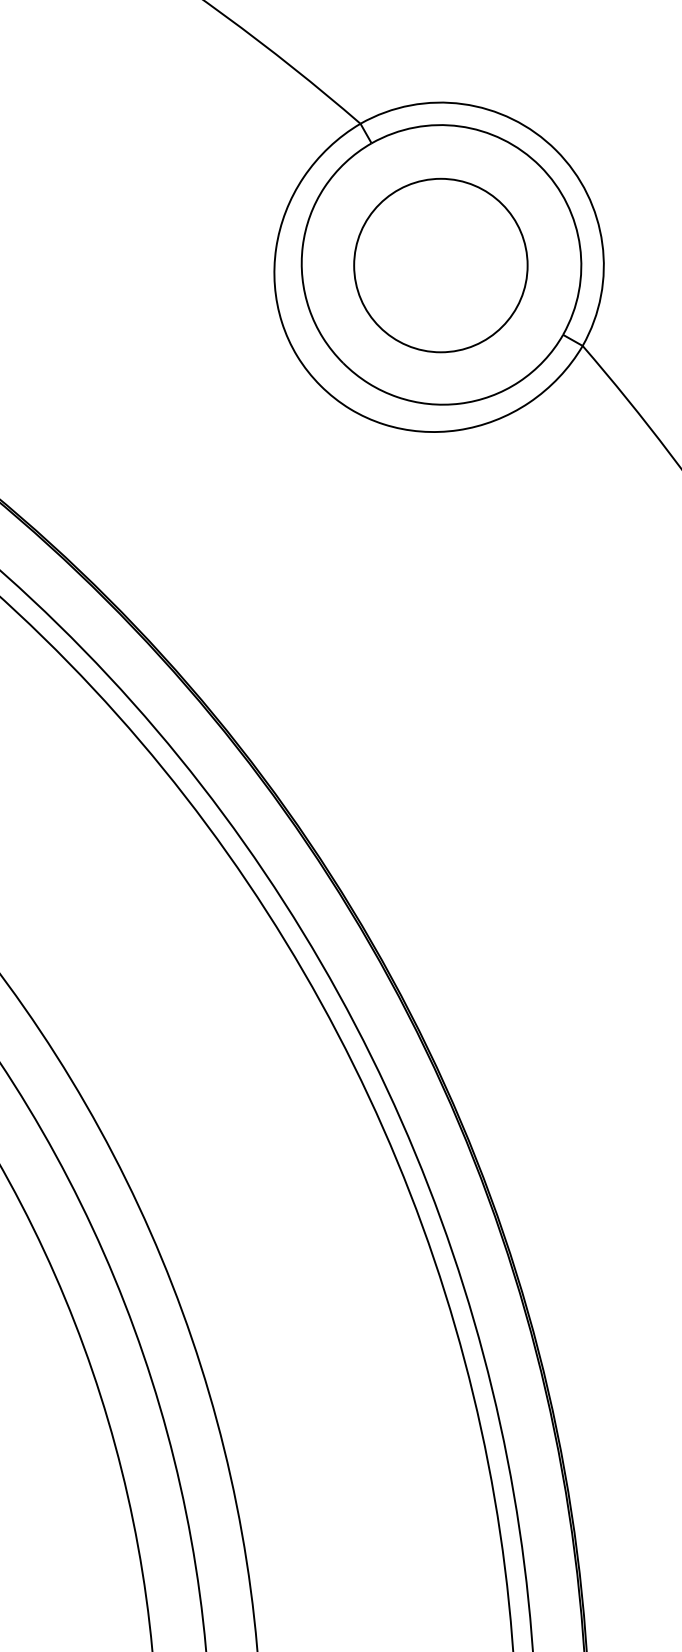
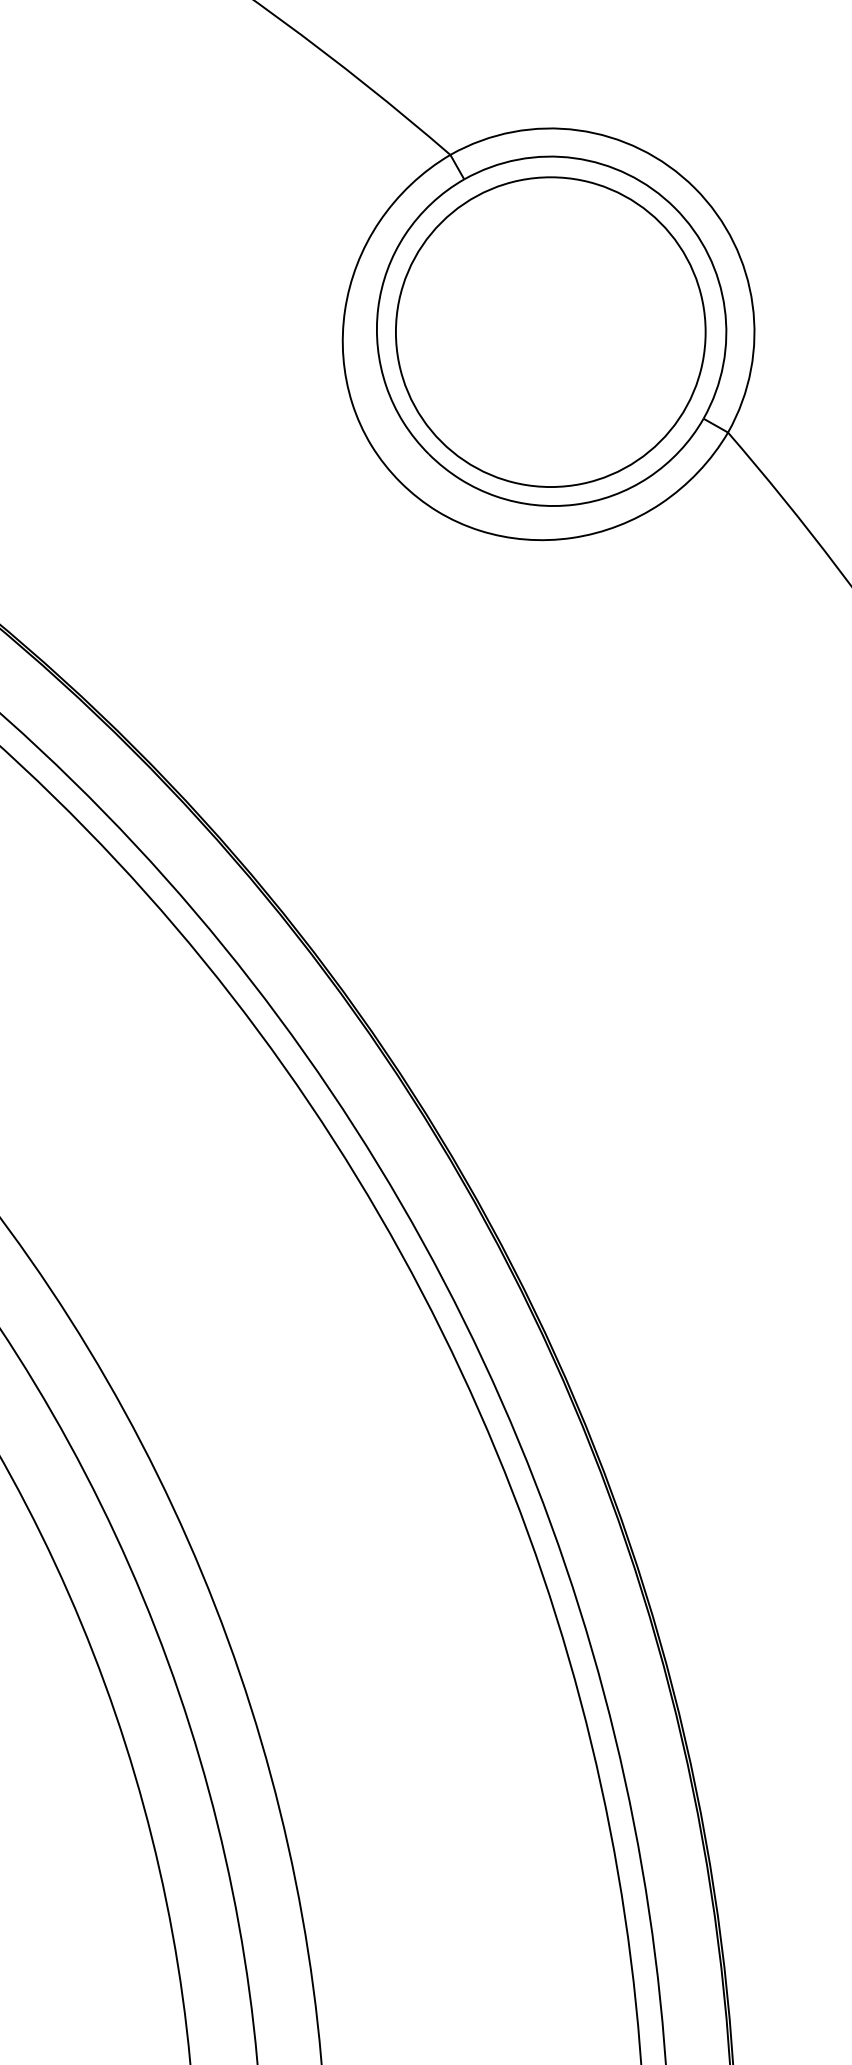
circle: (440, 265) -> (550, 332), size x1.43

